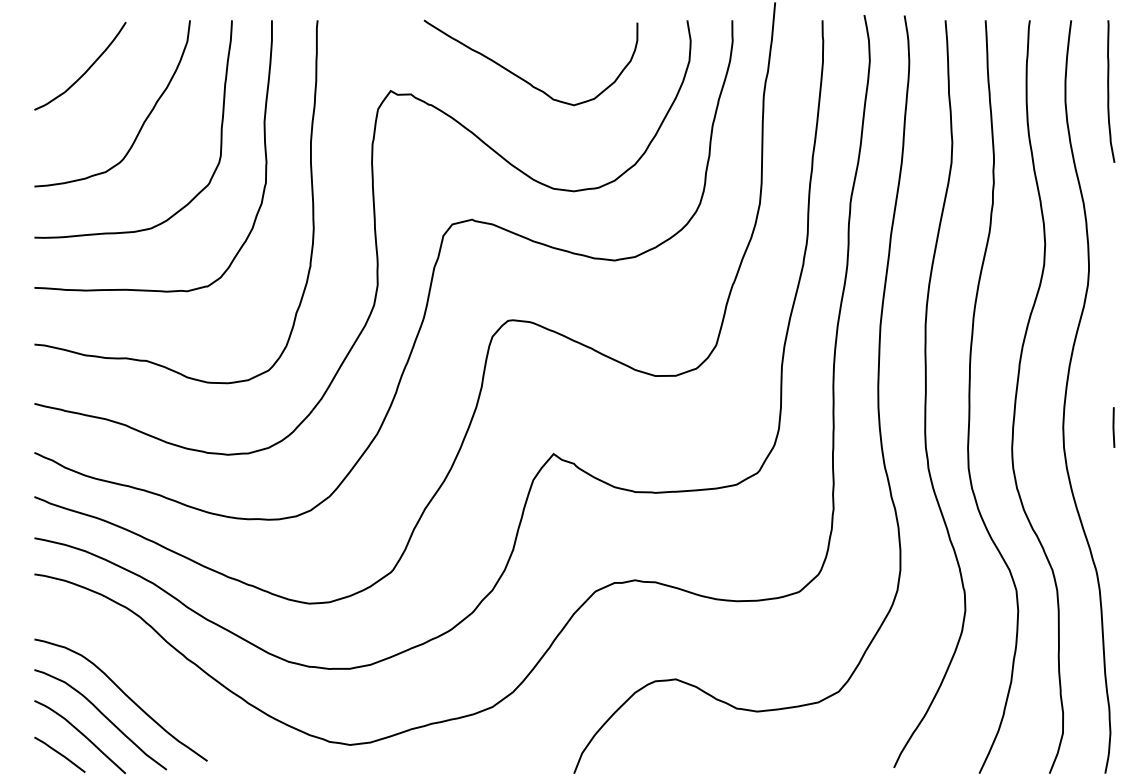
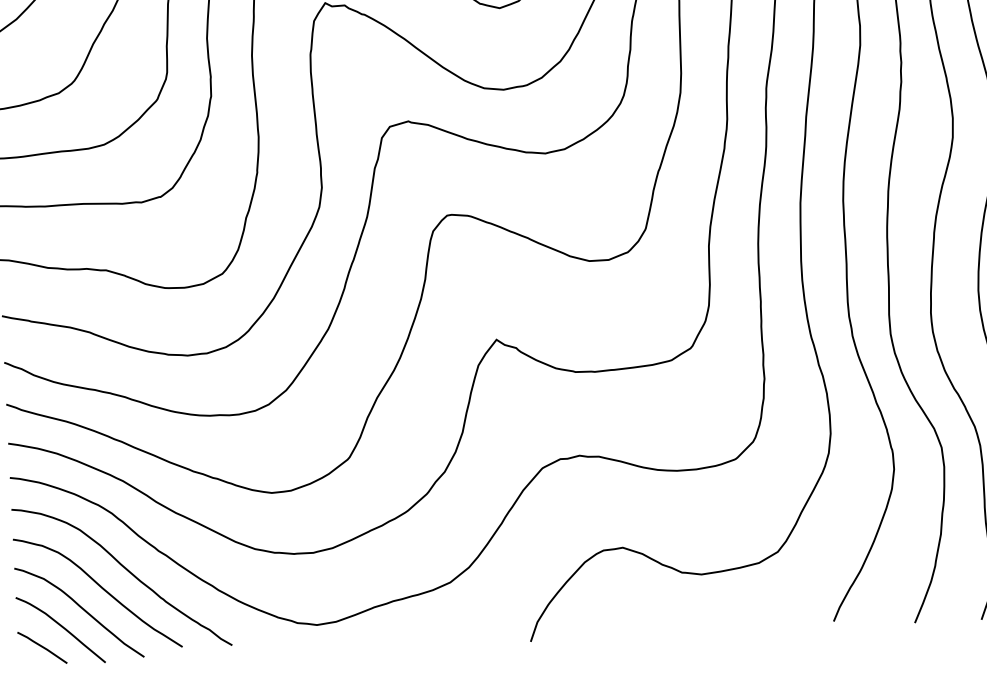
curve: (153, 678) -> (127, 571), added

